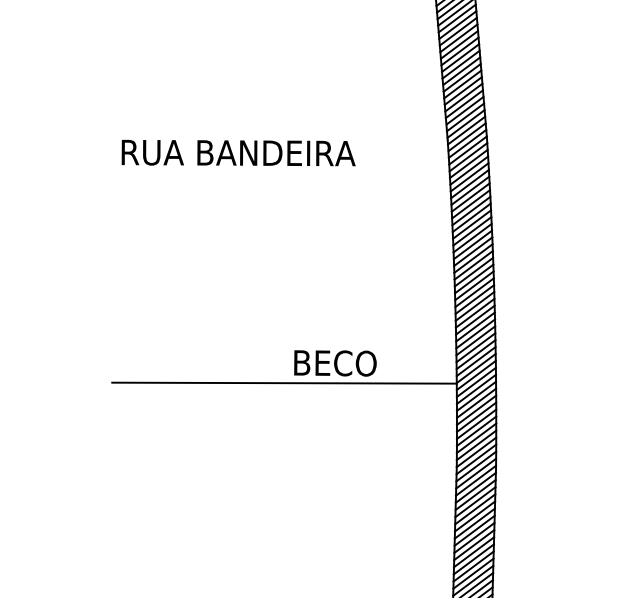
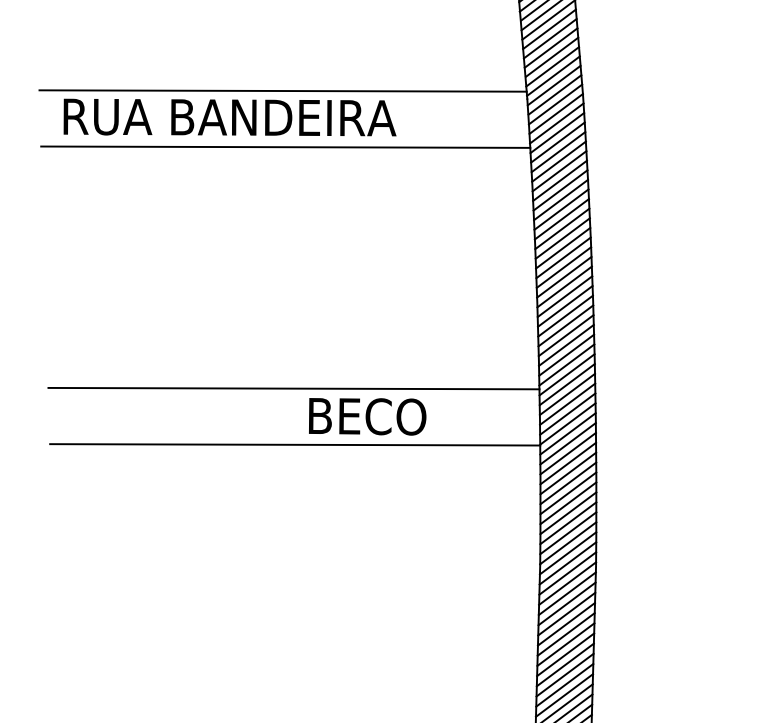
line: (275, 133) -> (282, 89), added
line: (277, 173) -> (285, 146), added
line: (283, 343) -> (293, 388), added

